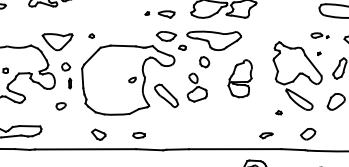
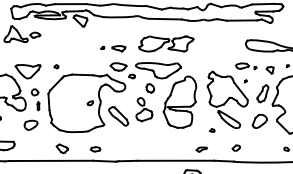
part: (320, 35) -> (246, 66), size x1.43
part: (239, 77) -> (179, 101), size x1.67
part: (60, 105) -> (30, 124), size x1.67
part: (306, 133) -> (235, 147), size x0.62

